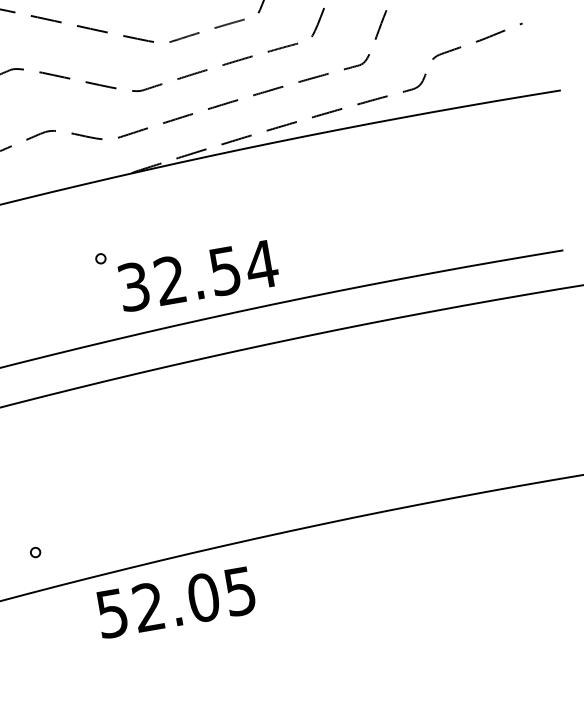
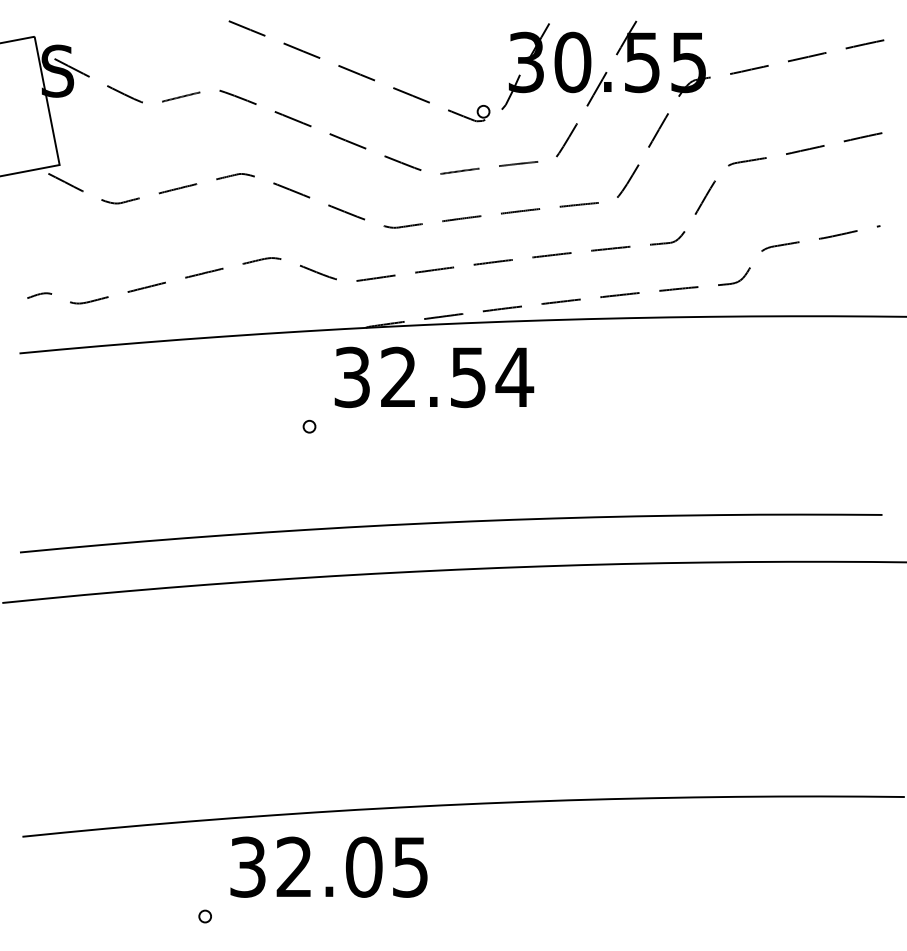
text: (198, 275) -> (434, 377), moved
part: (35, 552) -> (204, 916), moved
text: (111, 612) -> (247, 866), 52.05 -> 32.05

